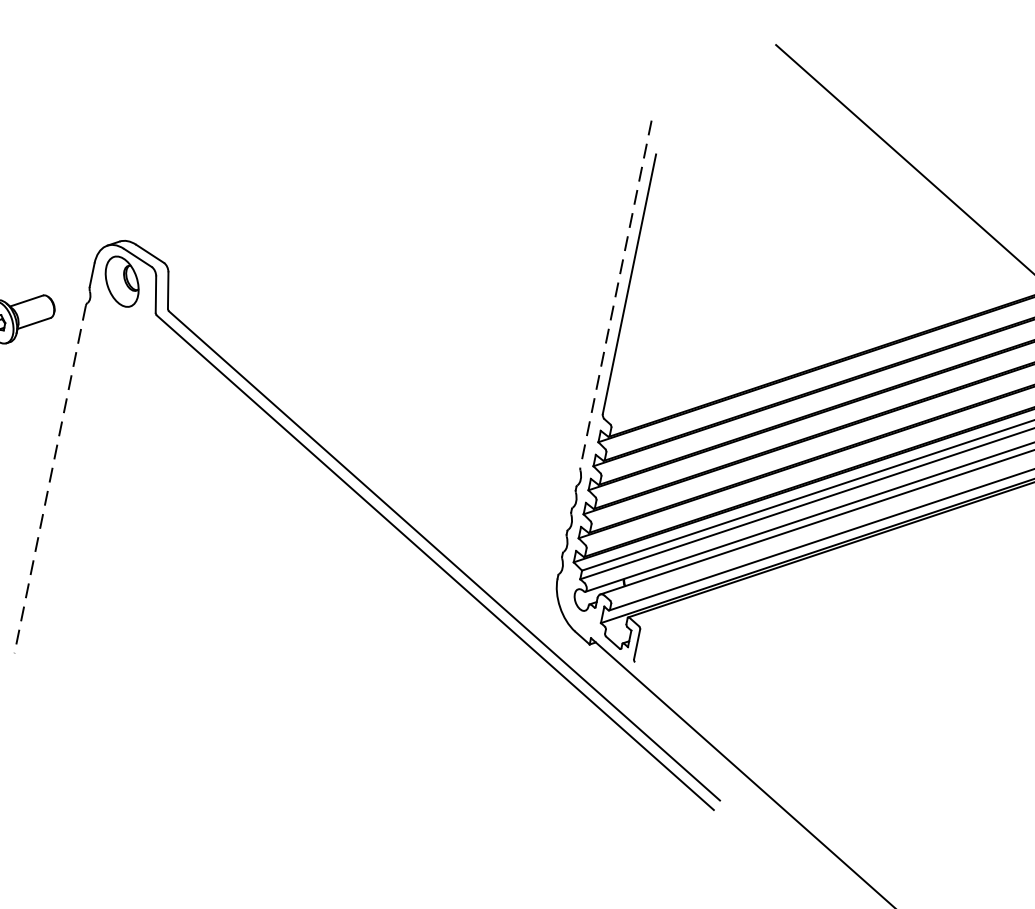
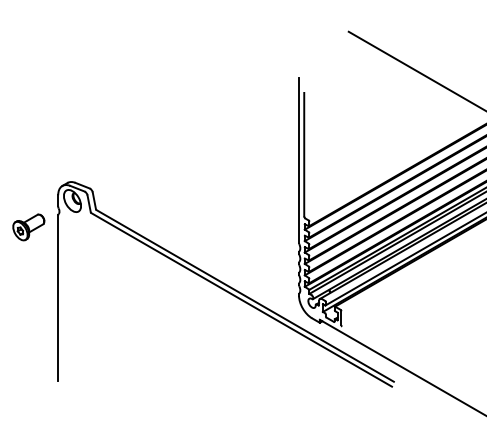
line: (616, 294) -> (299, 160), dashed -> solid
line: (50, 480) -> (58, 298), dashed -> solid

